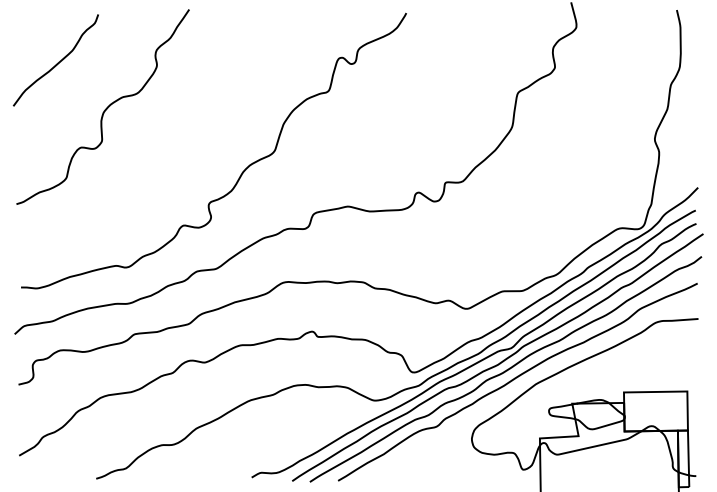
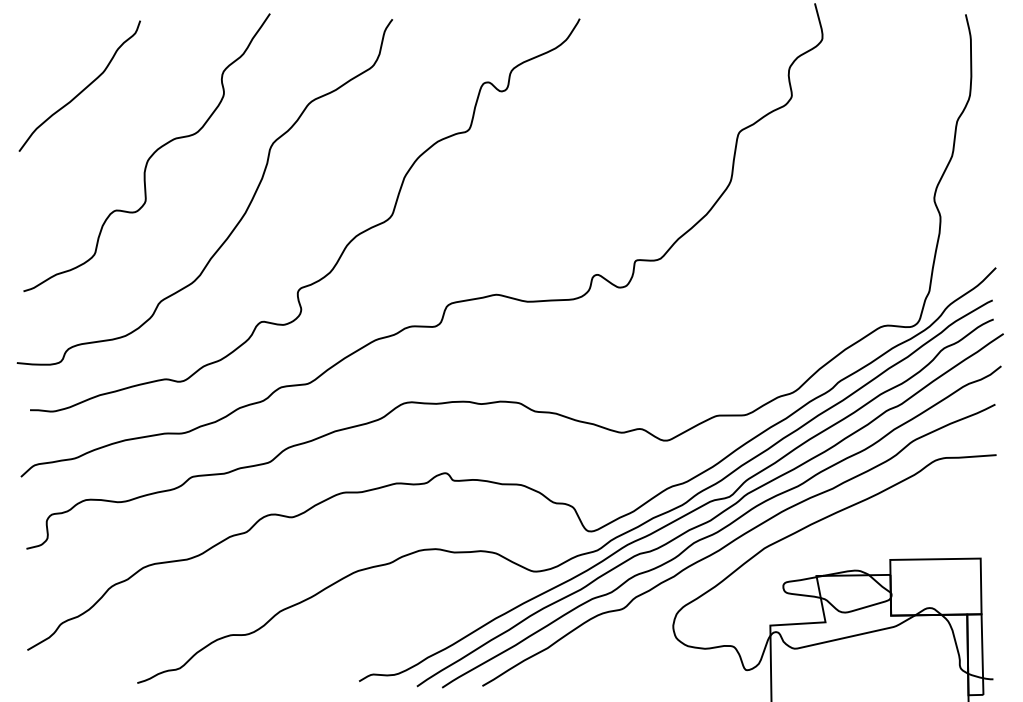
curve: (168, 153) -> (240, 218), added

